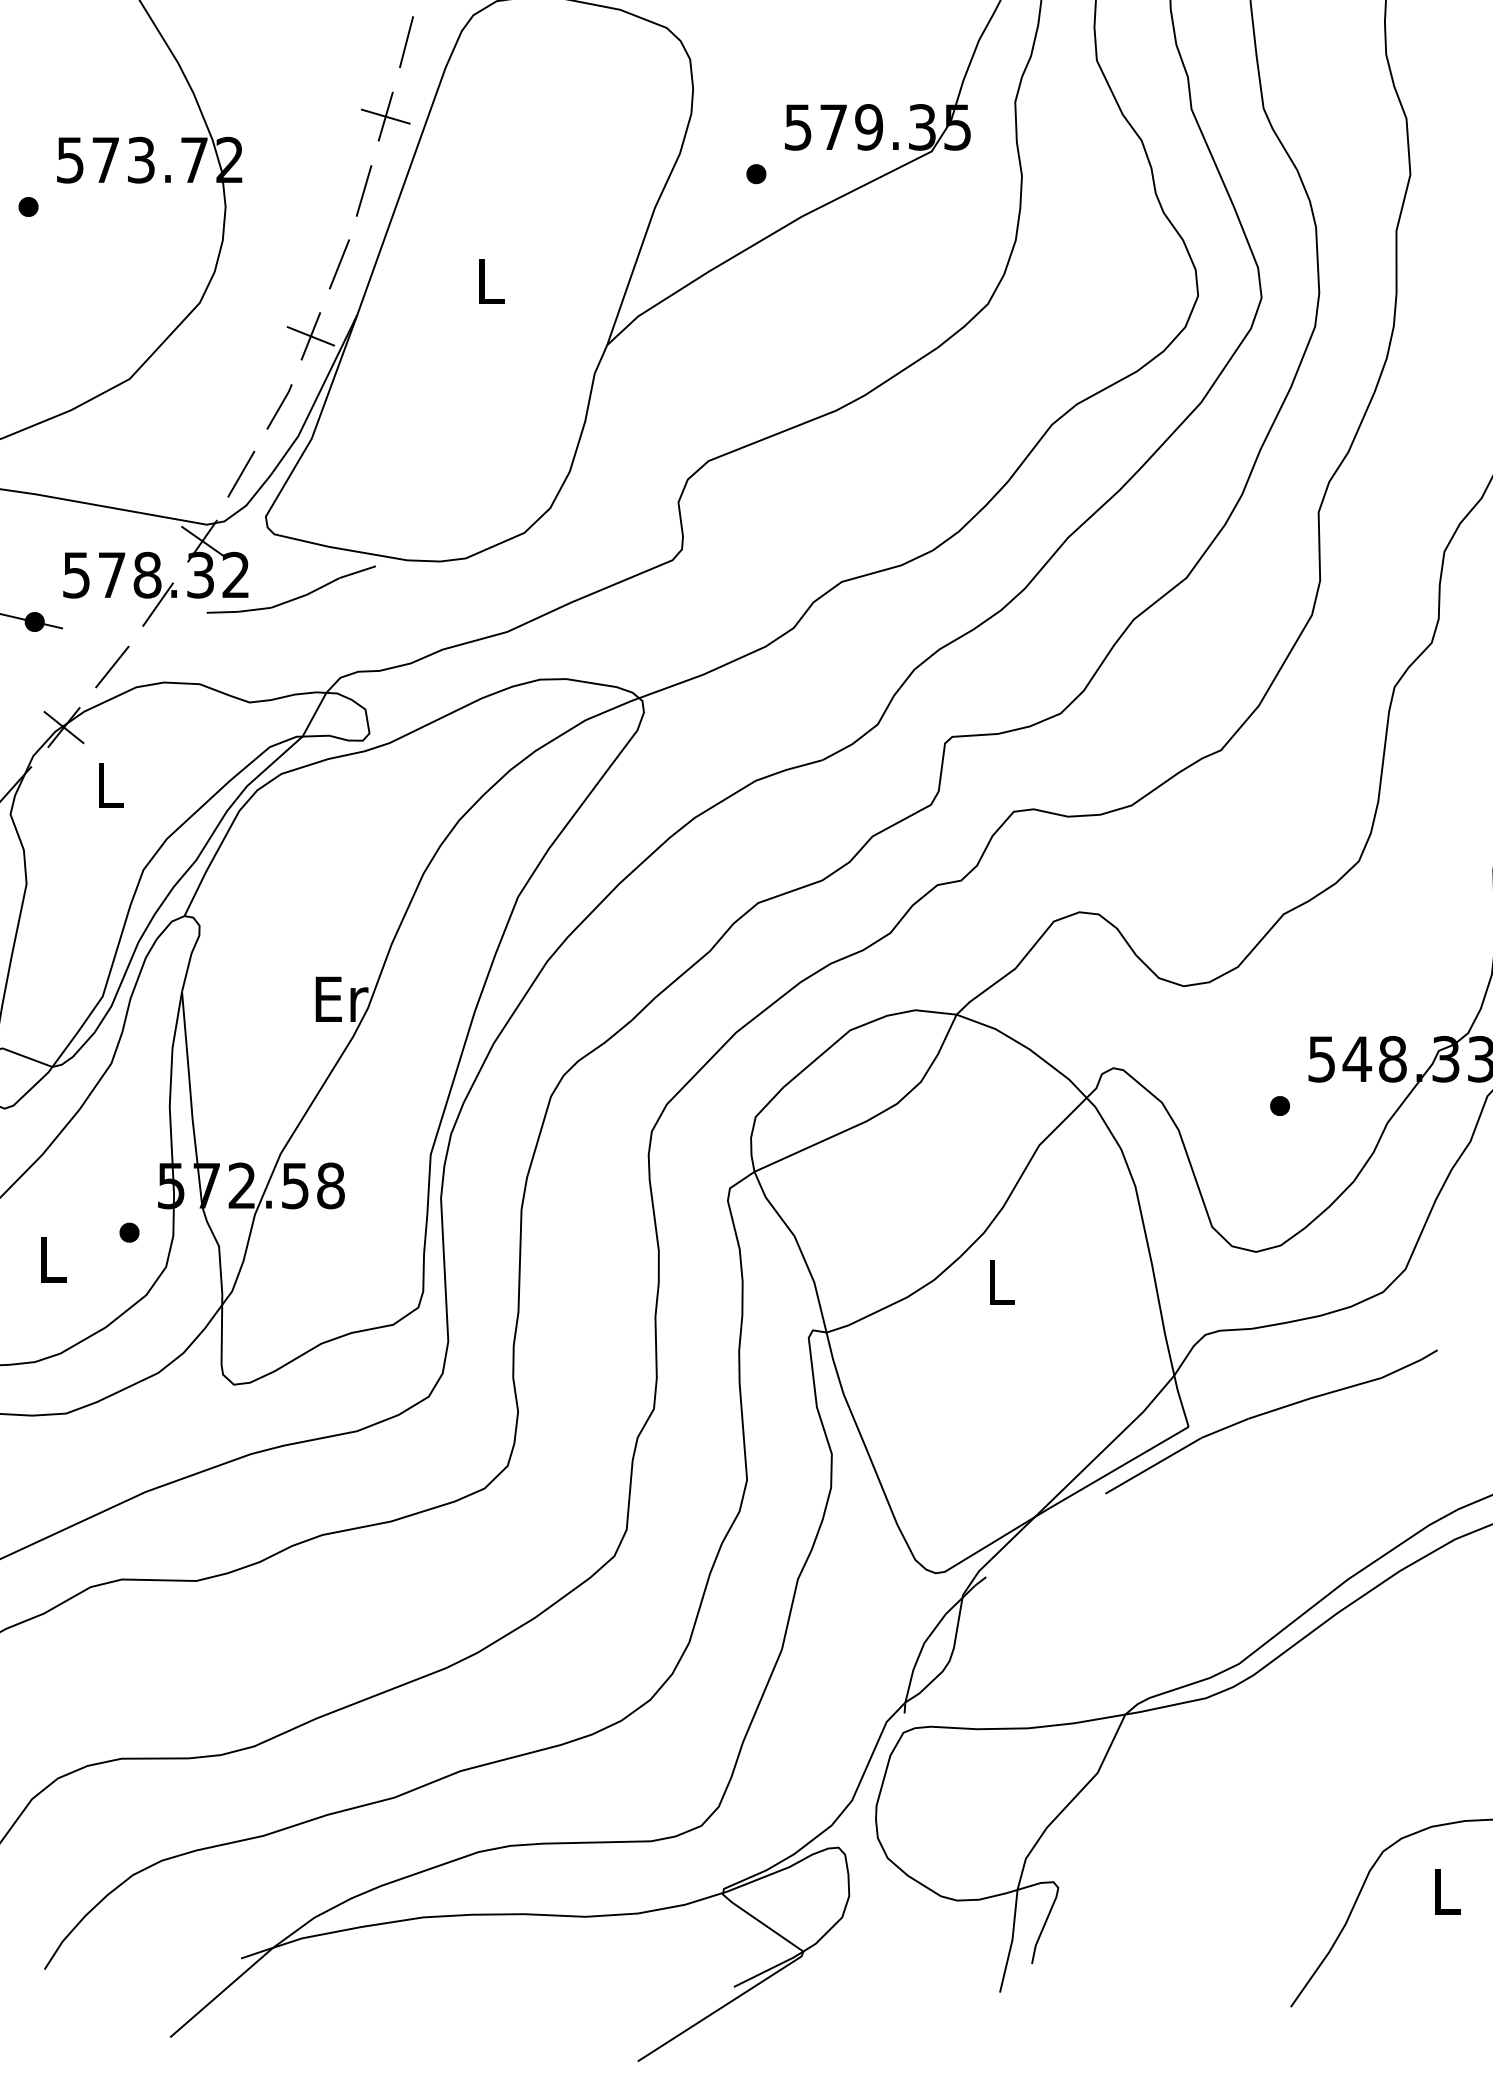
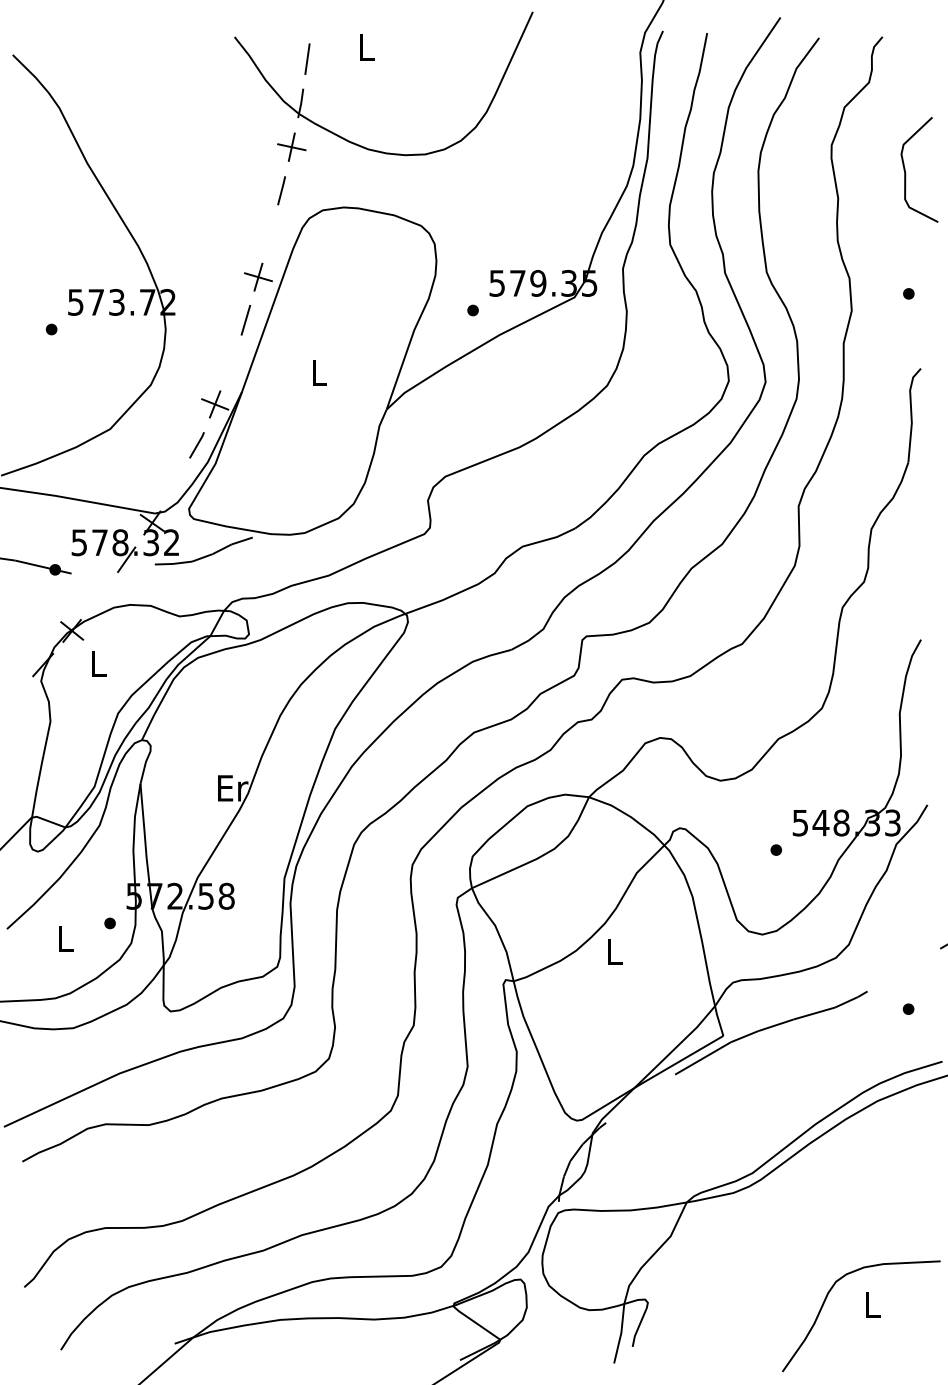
line: (406, 41) -> (270, 233), removed
line: (339, 263) -> (231, 362), removed
line: (240, 474) -> (174, 484), removed
line: (111, 666) -> (99, 595), removed

